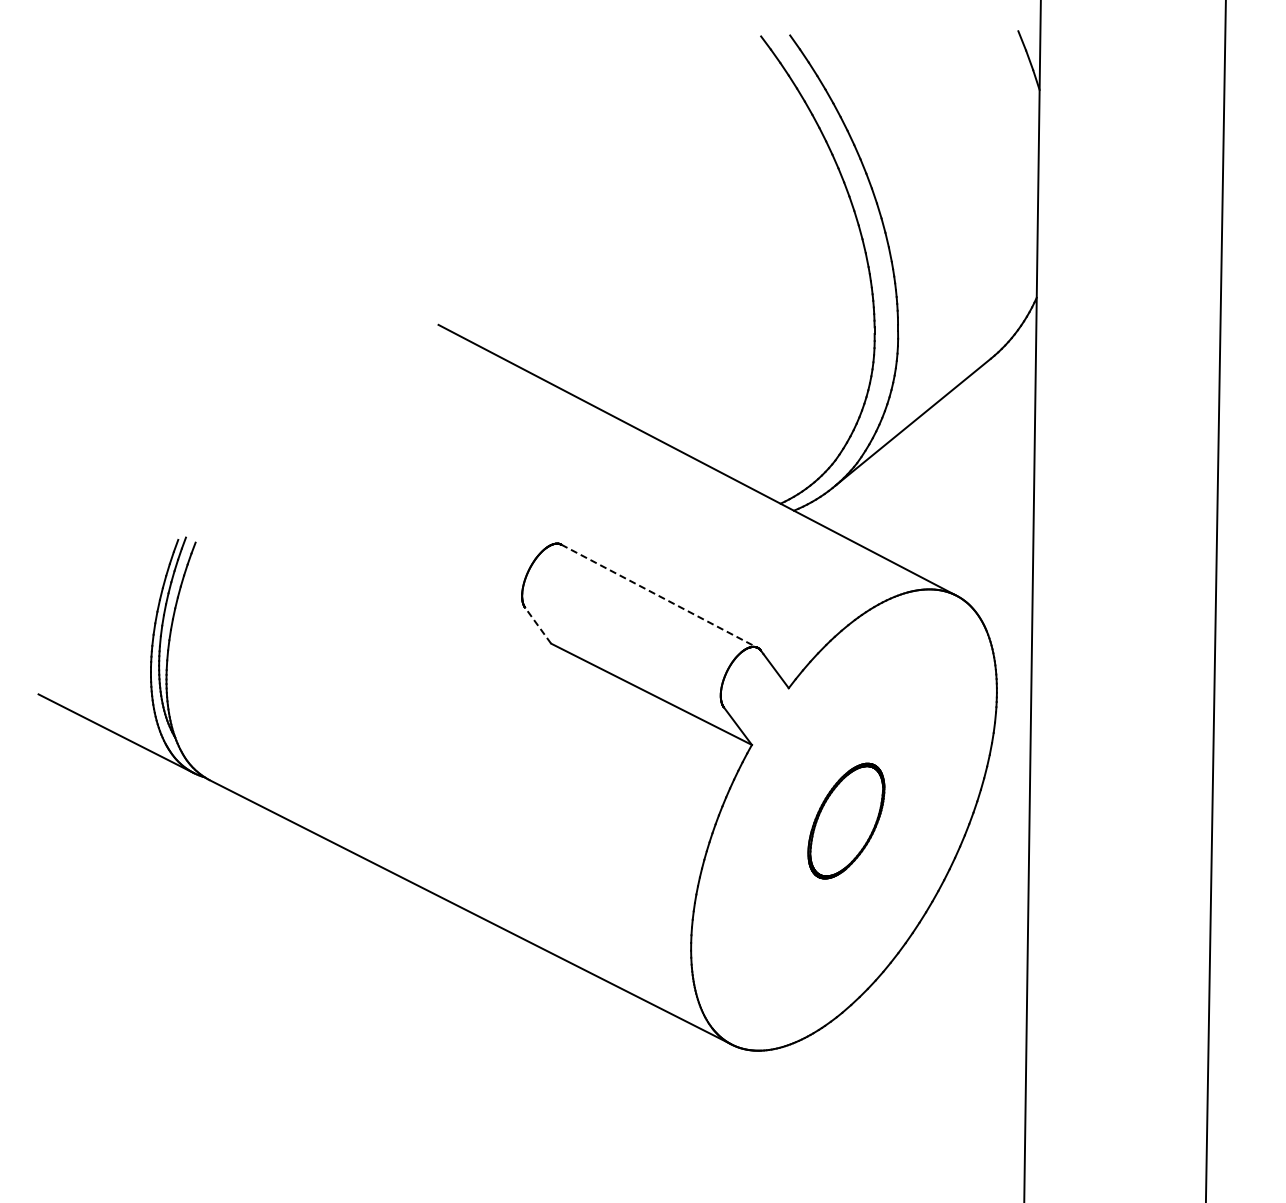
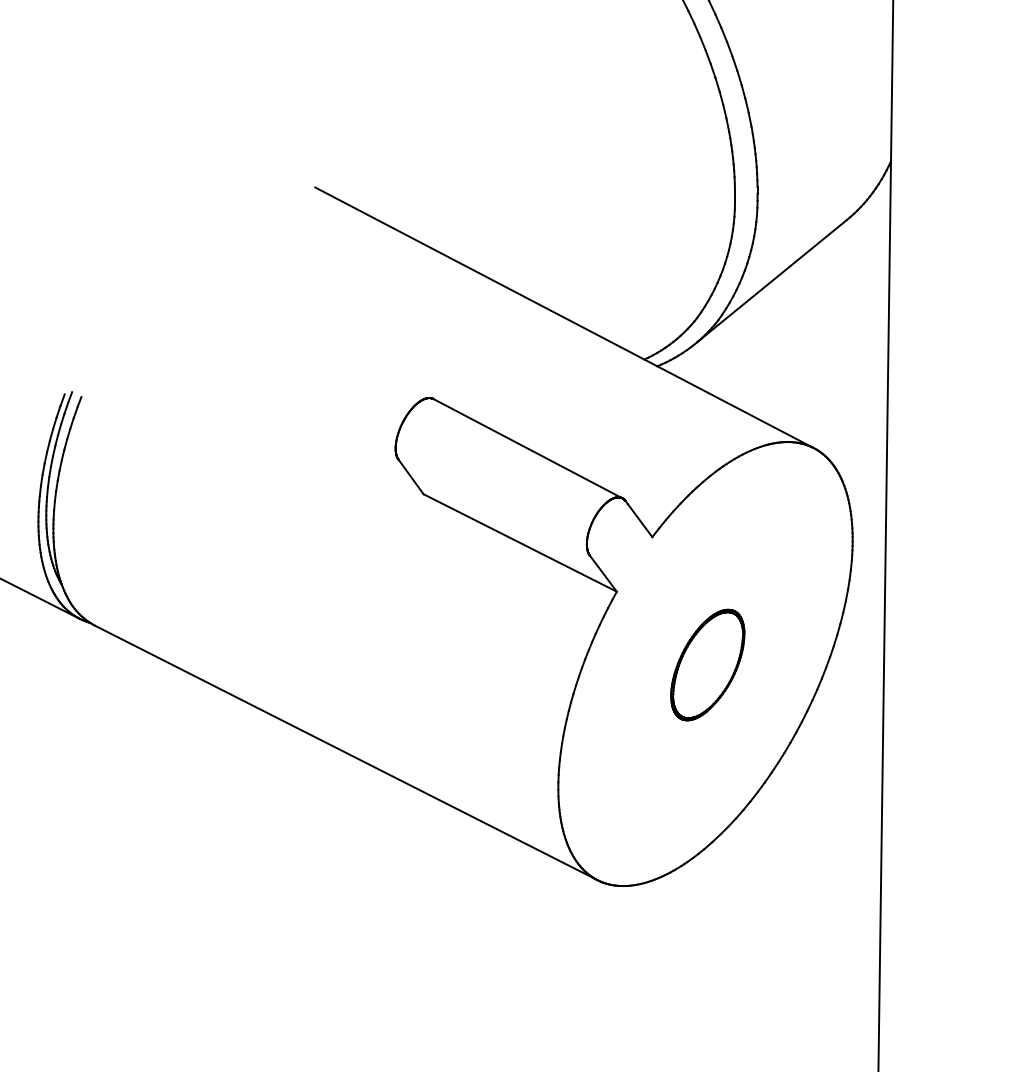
line: (659, 596) -> (527, 448), dashed -> solid
line: (537, 625) -> (410, 476), dashed -> solid

